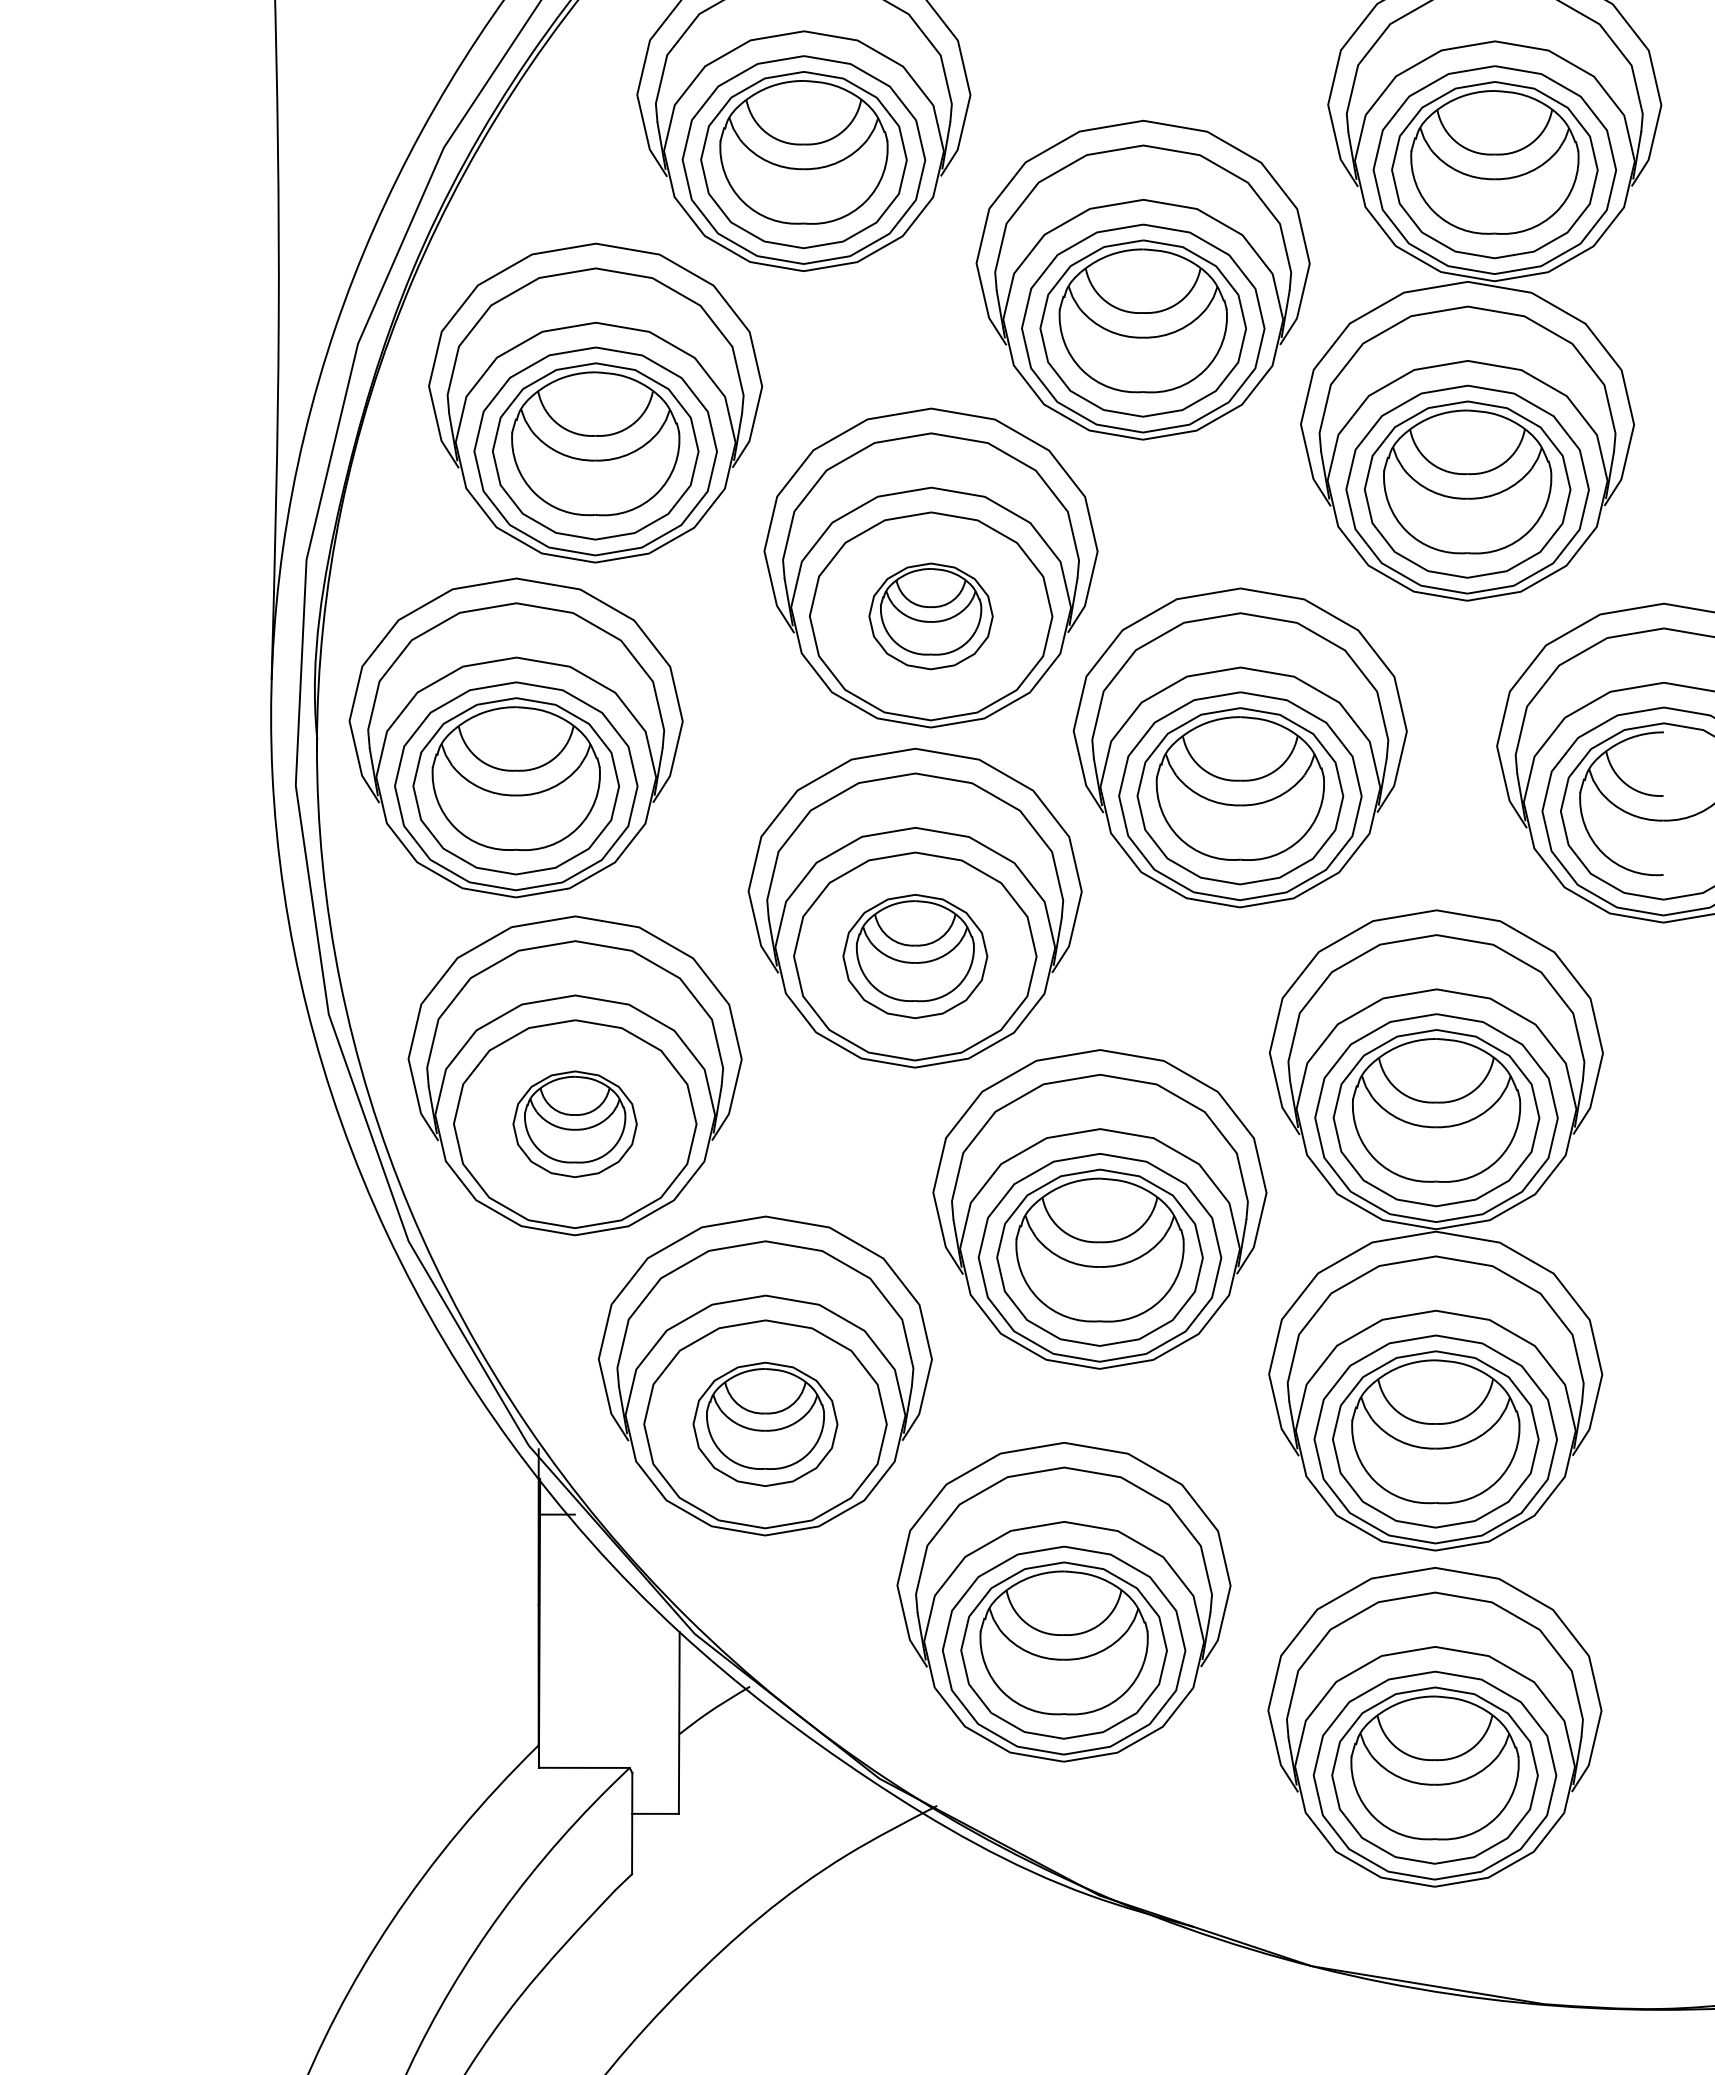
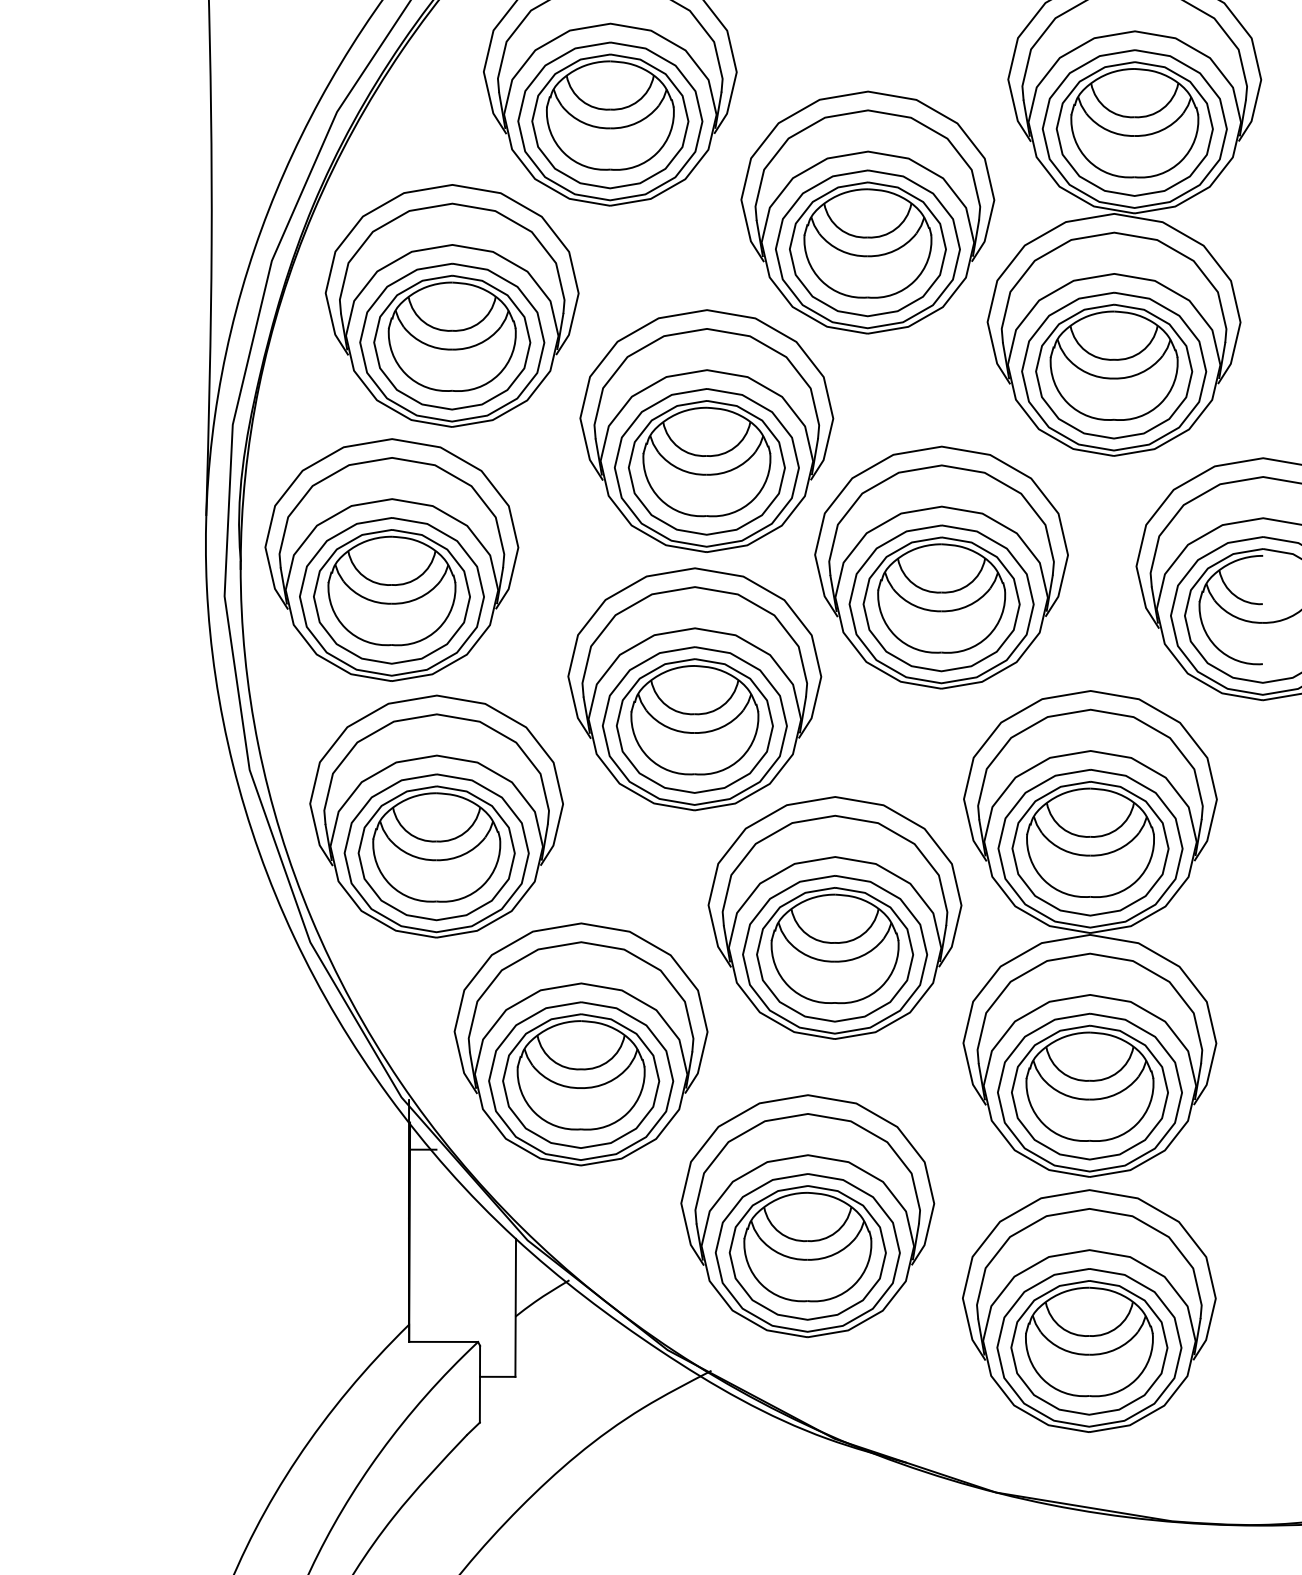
part: (930, 616) -> (706, 467), size x1.67
part: (915, 956) -> (695, 726), size x1.43
part: (574, 1124) -> (436, 853), size x1.67
part: (765, 1424) -> (581, 1081), size x1.43

